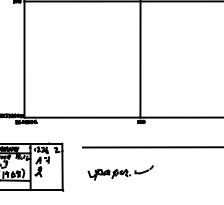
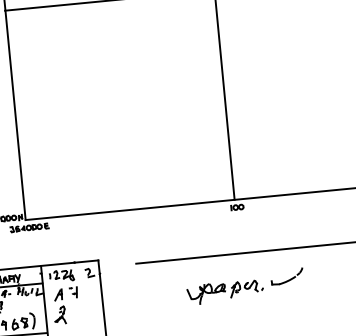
part: (120, 172) -> (244, 285), moved

